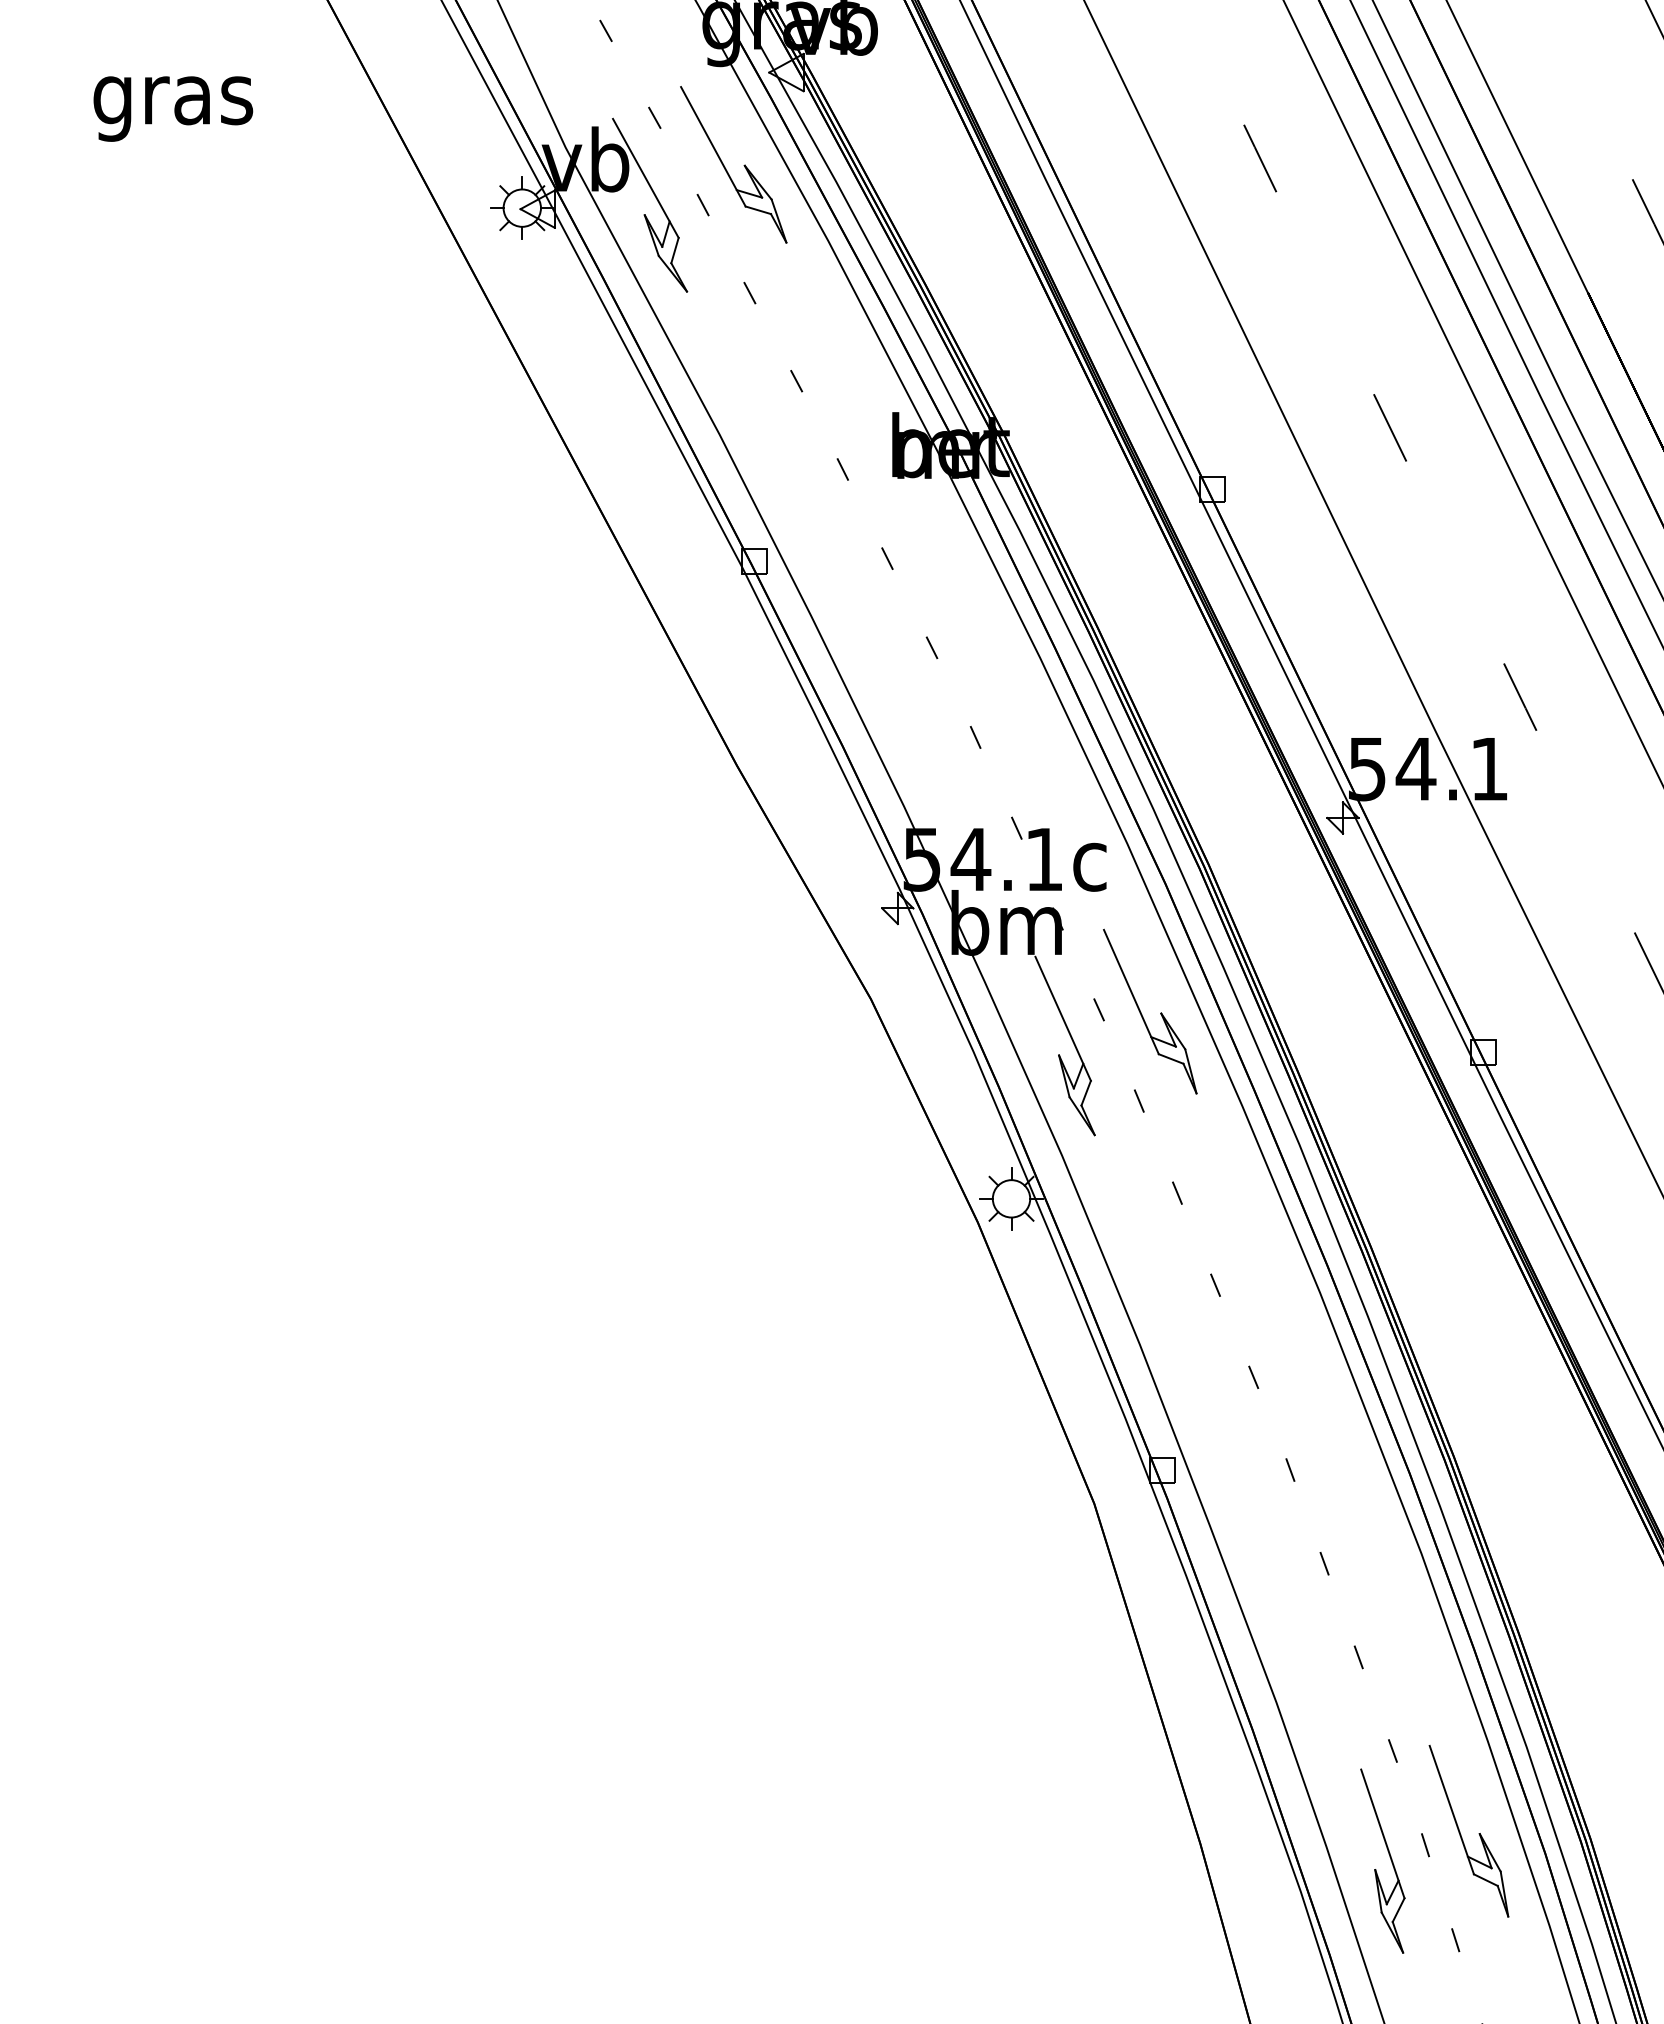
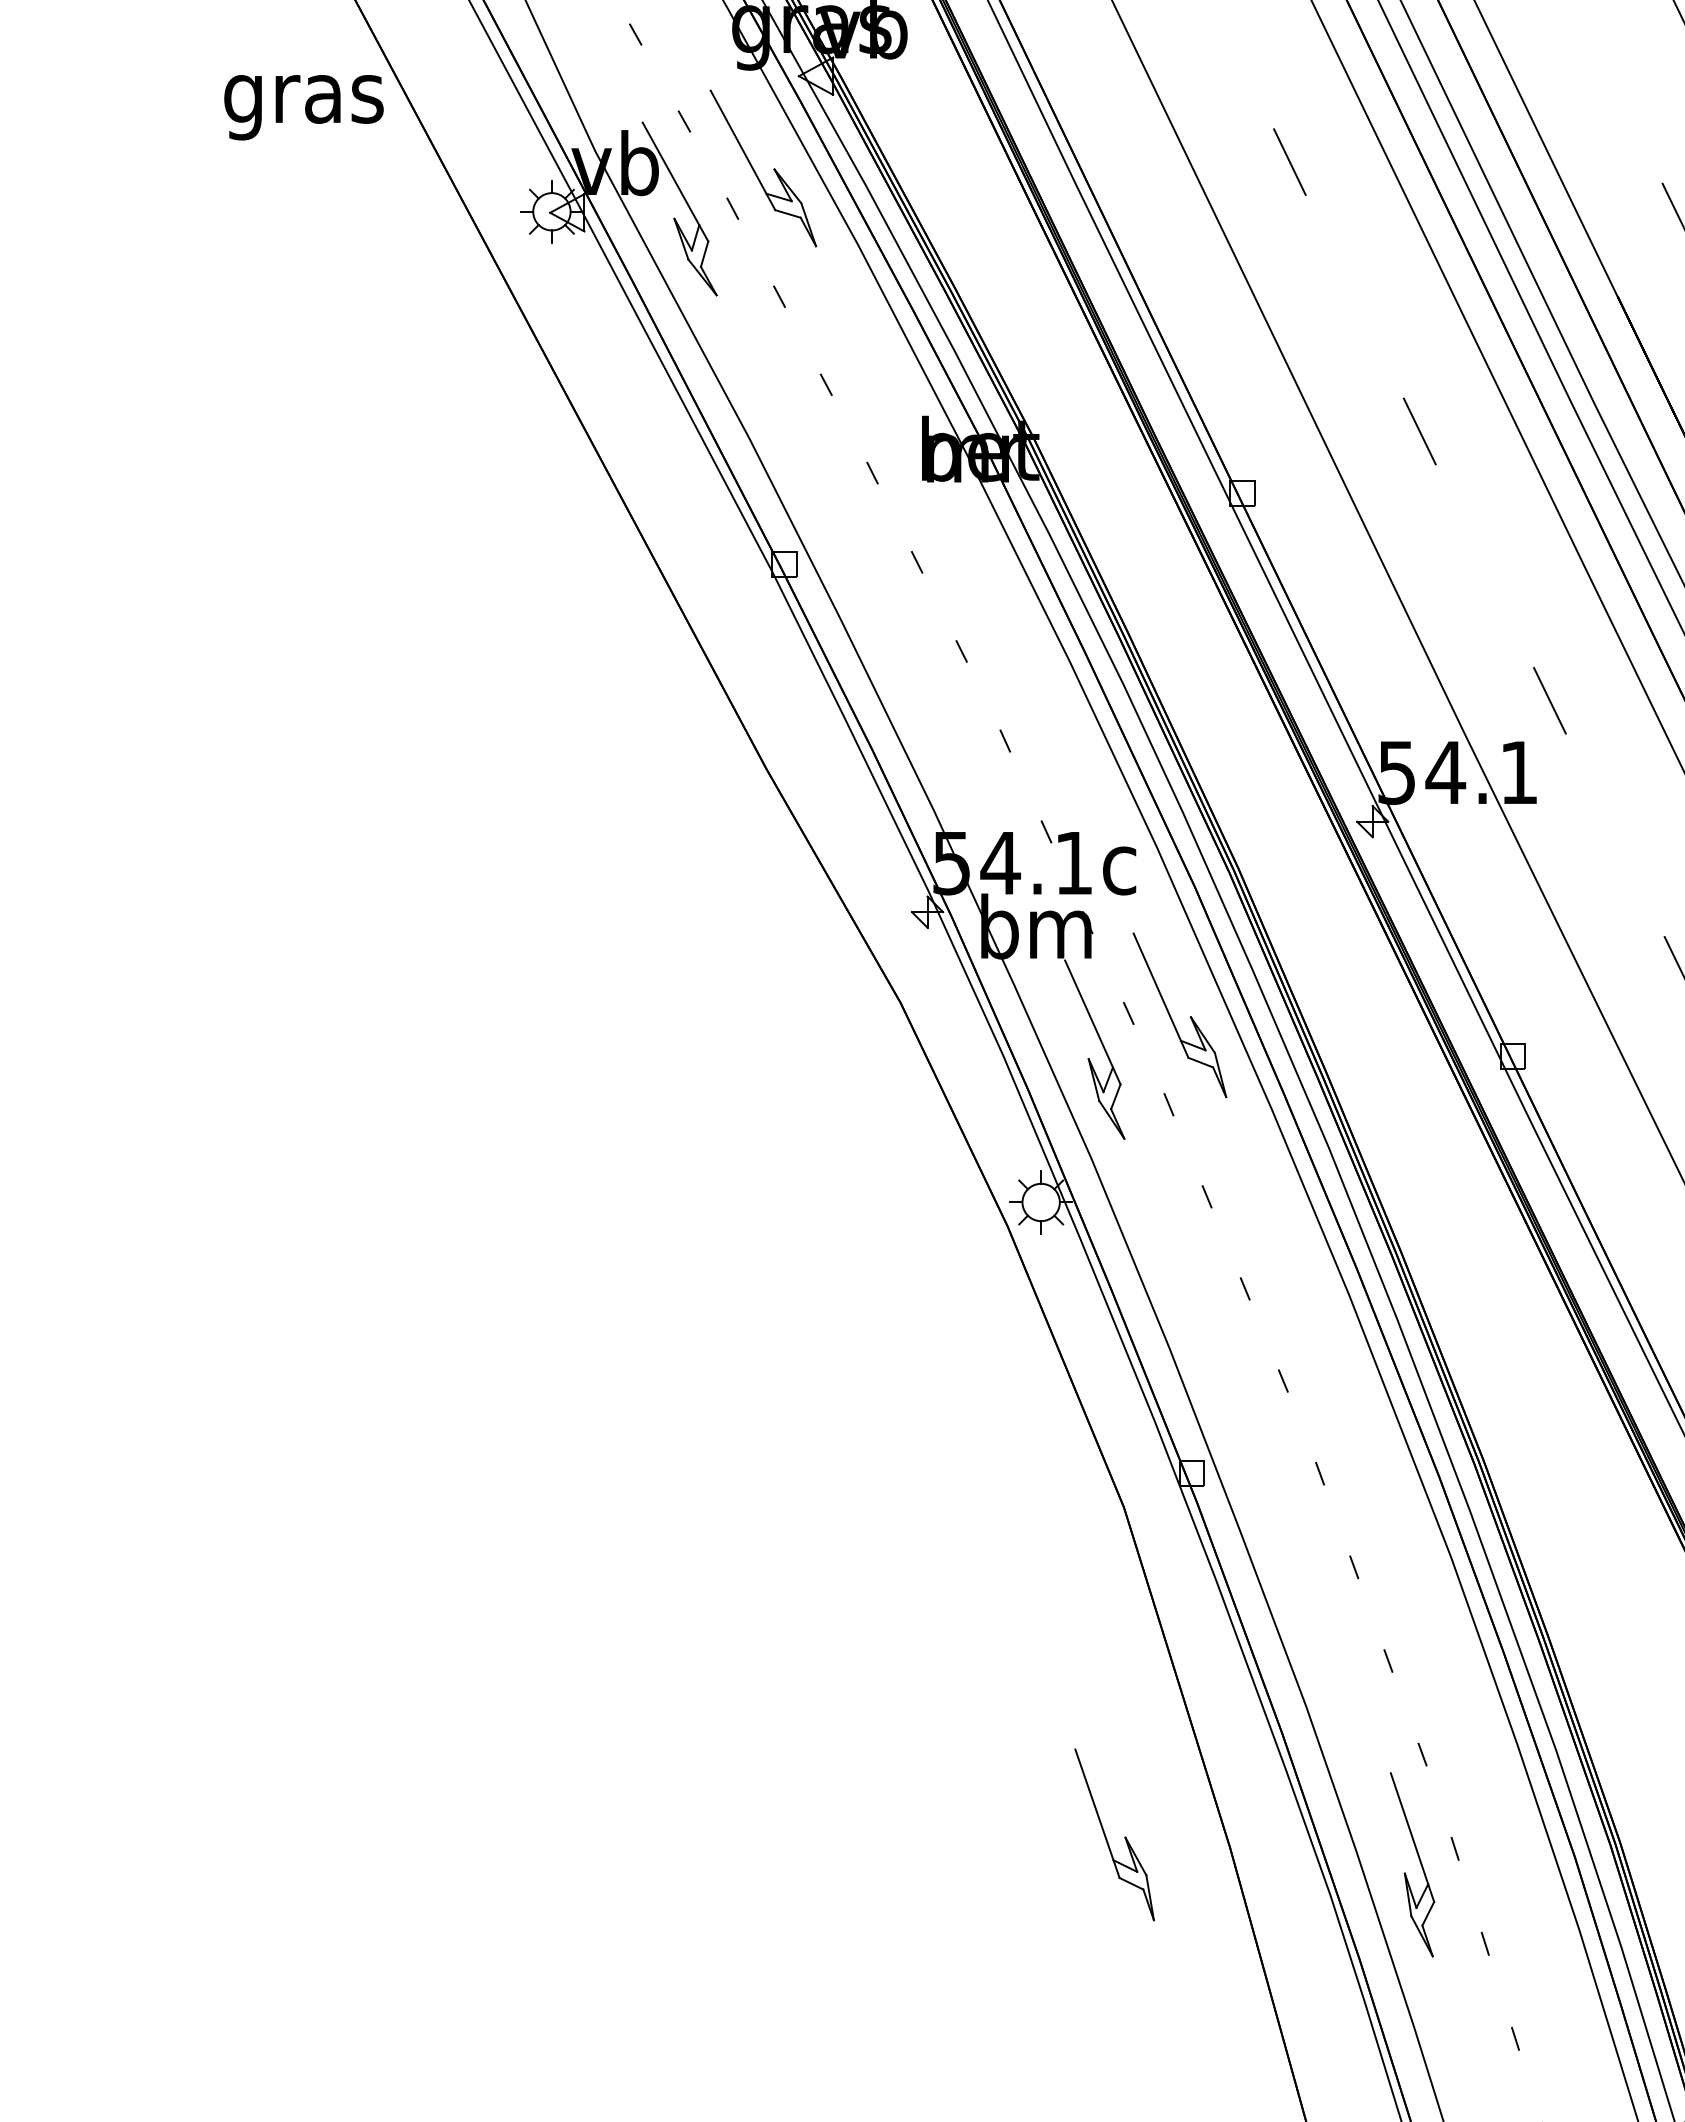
text: (172, 108) -> (303, 107), moved
part: (1460, 1832) -> (1106, 1836), moved

